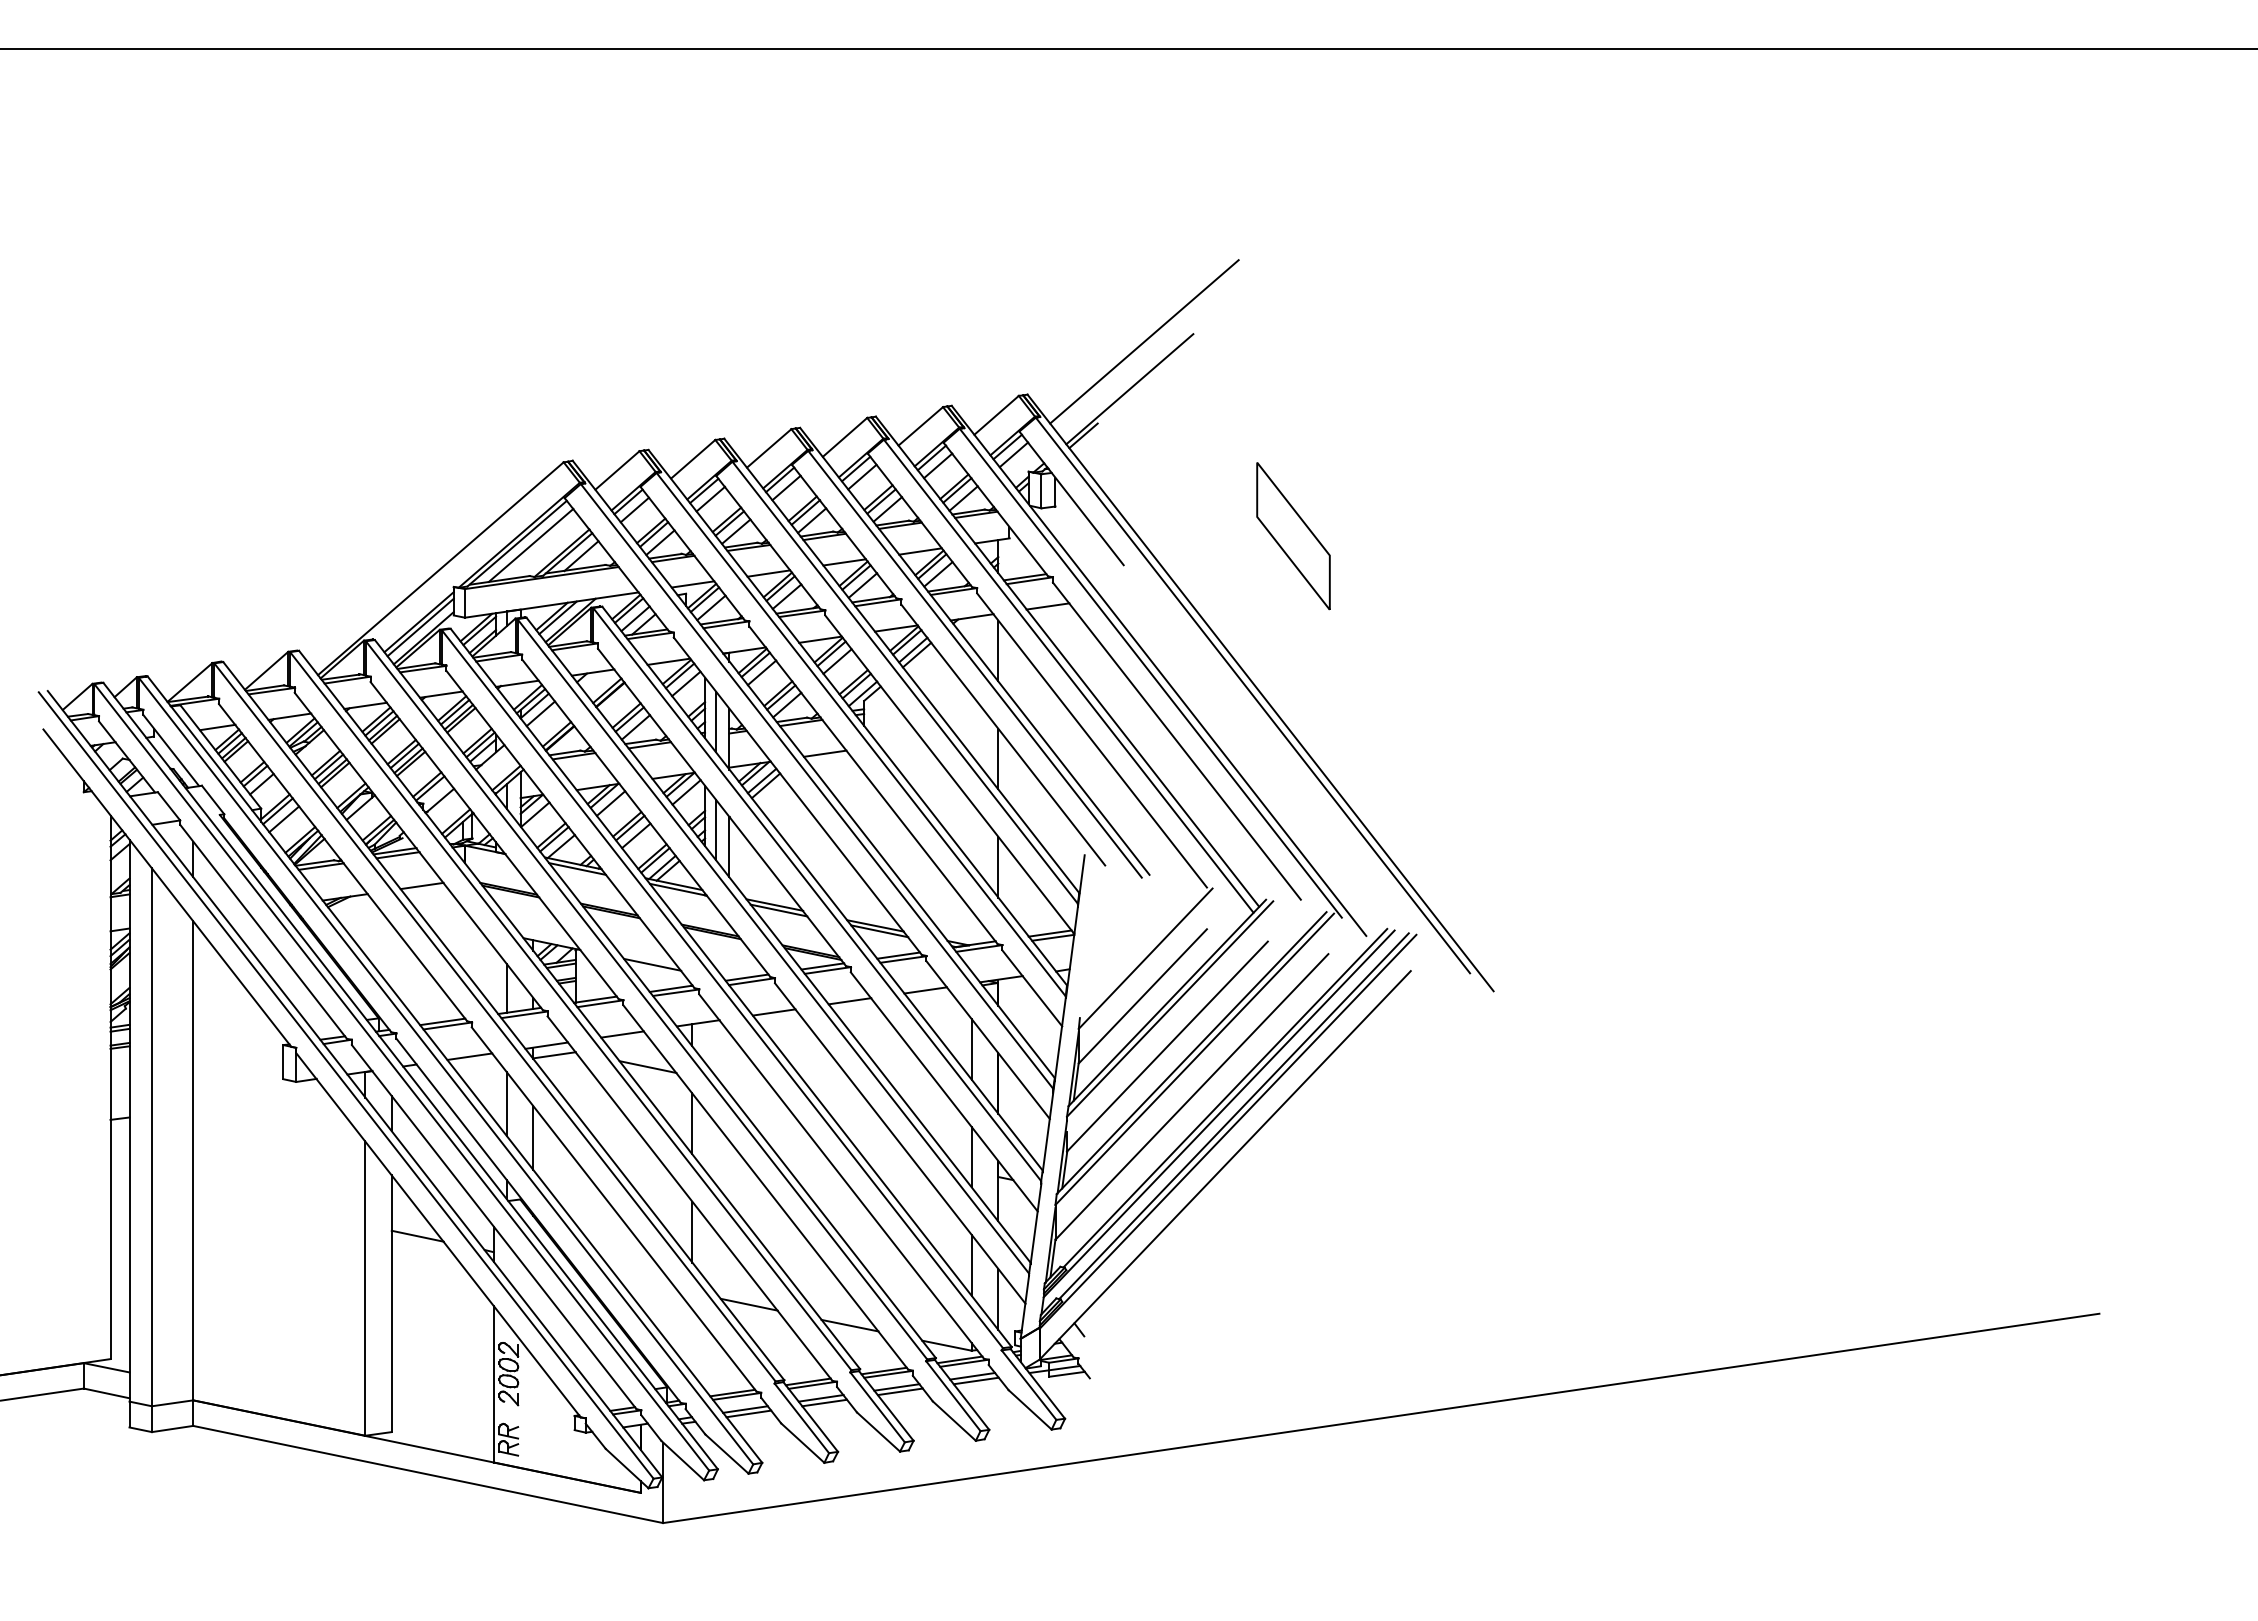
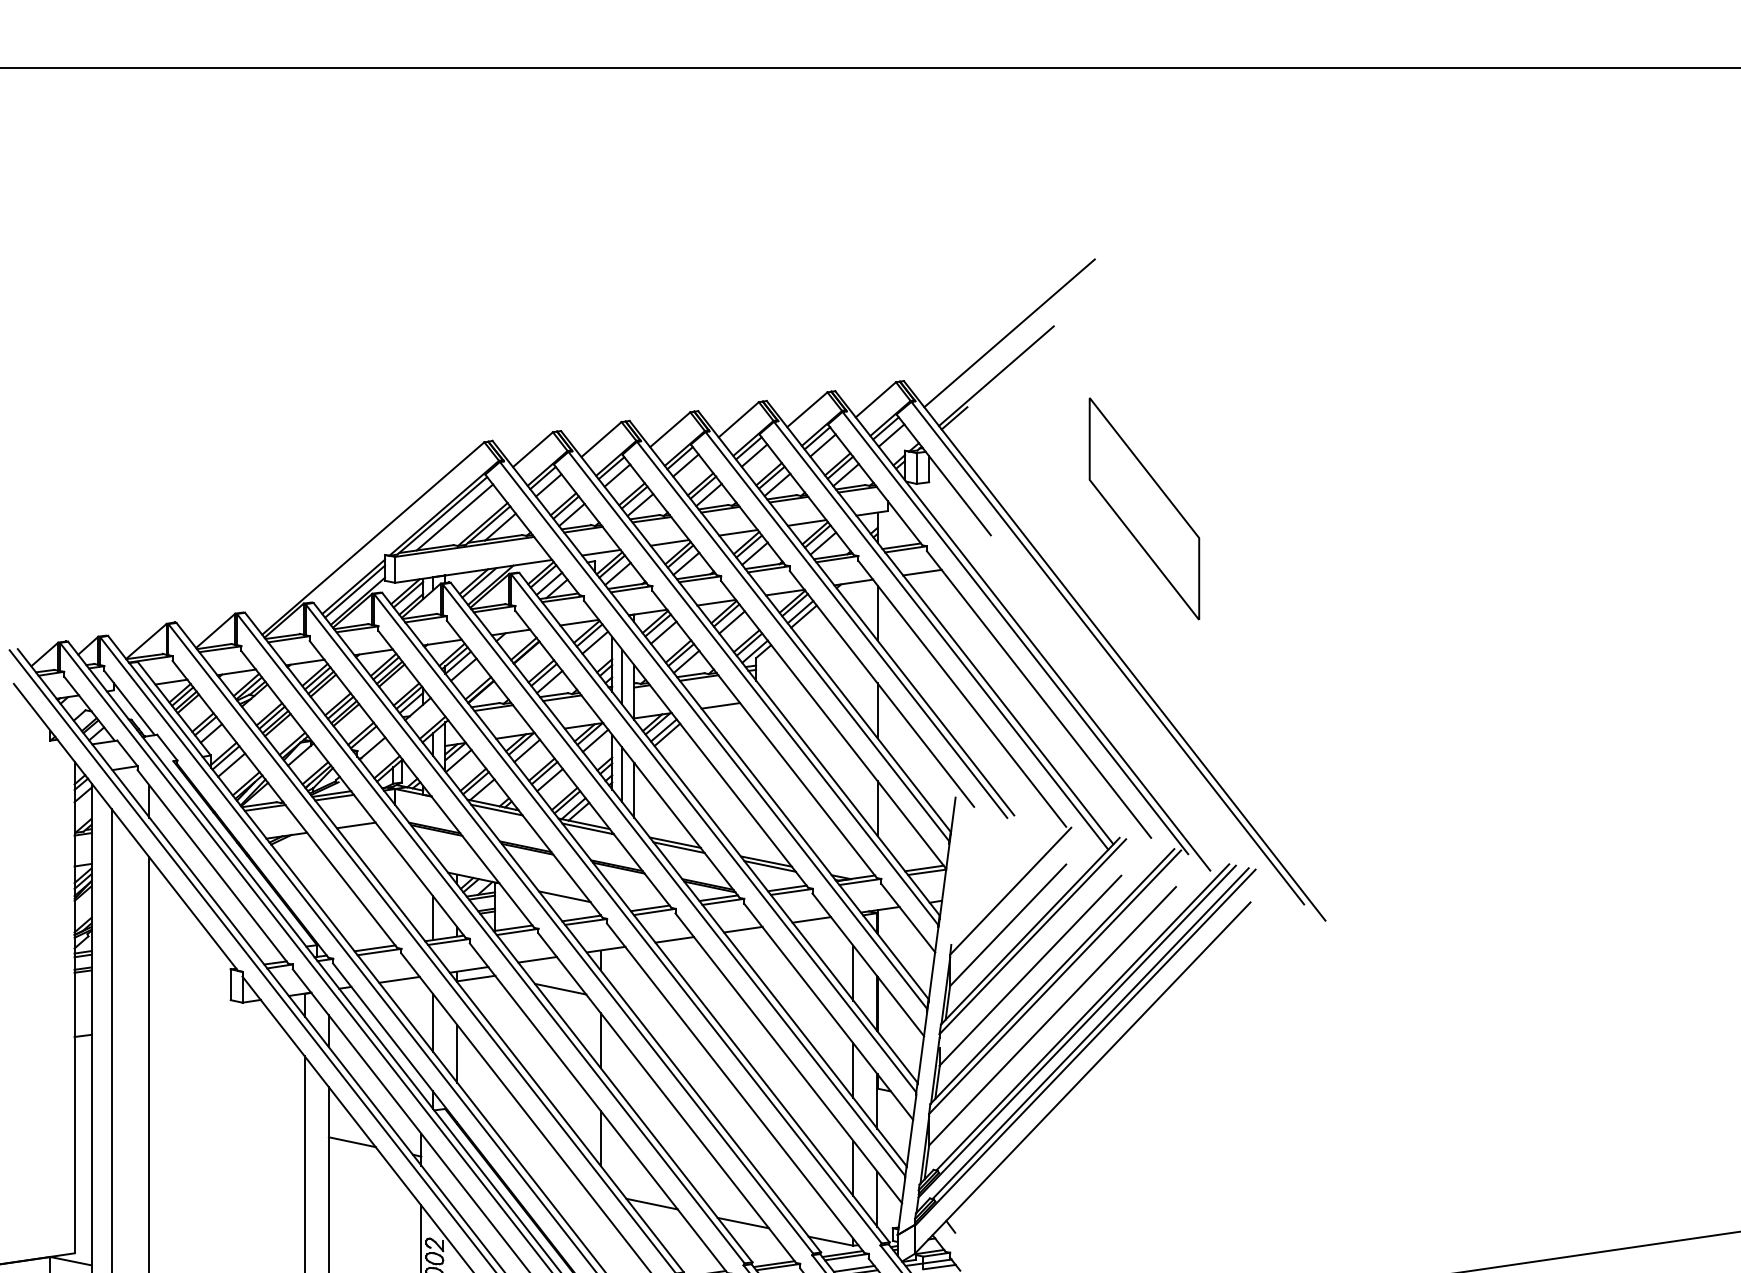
part: (1293, 536) -> (1144, 509), size x1.67

